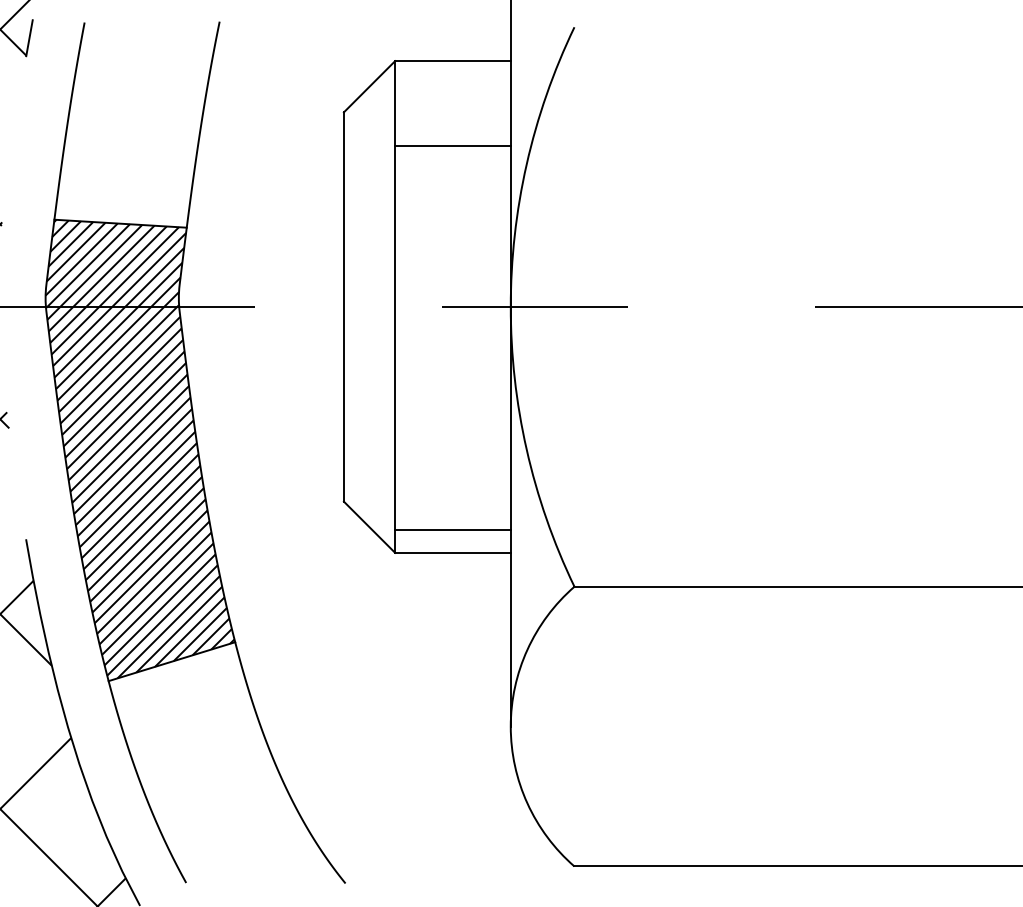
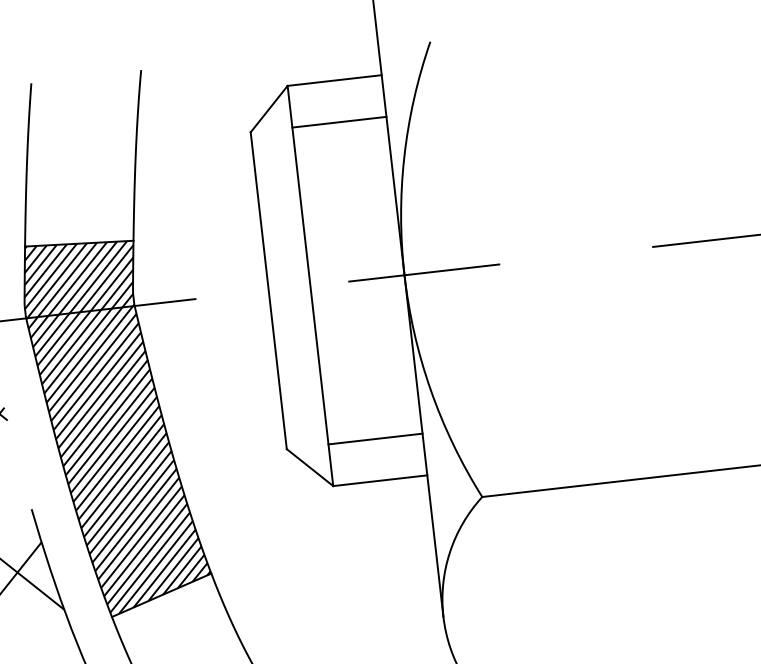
line: (452, 146) -> (339, 122), moved
line: (452, 529) -> (375, 438), moved

